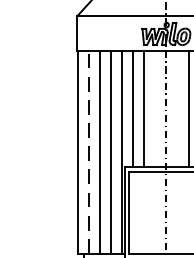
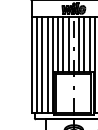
line: (155, 107) -> (68, 43), added
line: (178, 107) -> (79, 43), added
line: (89, 151) -> (37, 64), dashed -> solid

